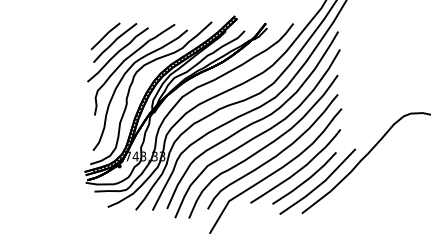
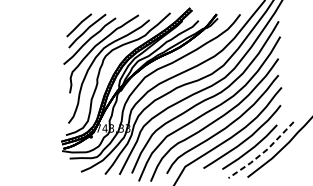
line: (320, 184) -> (263, 152), solid -> dashed

